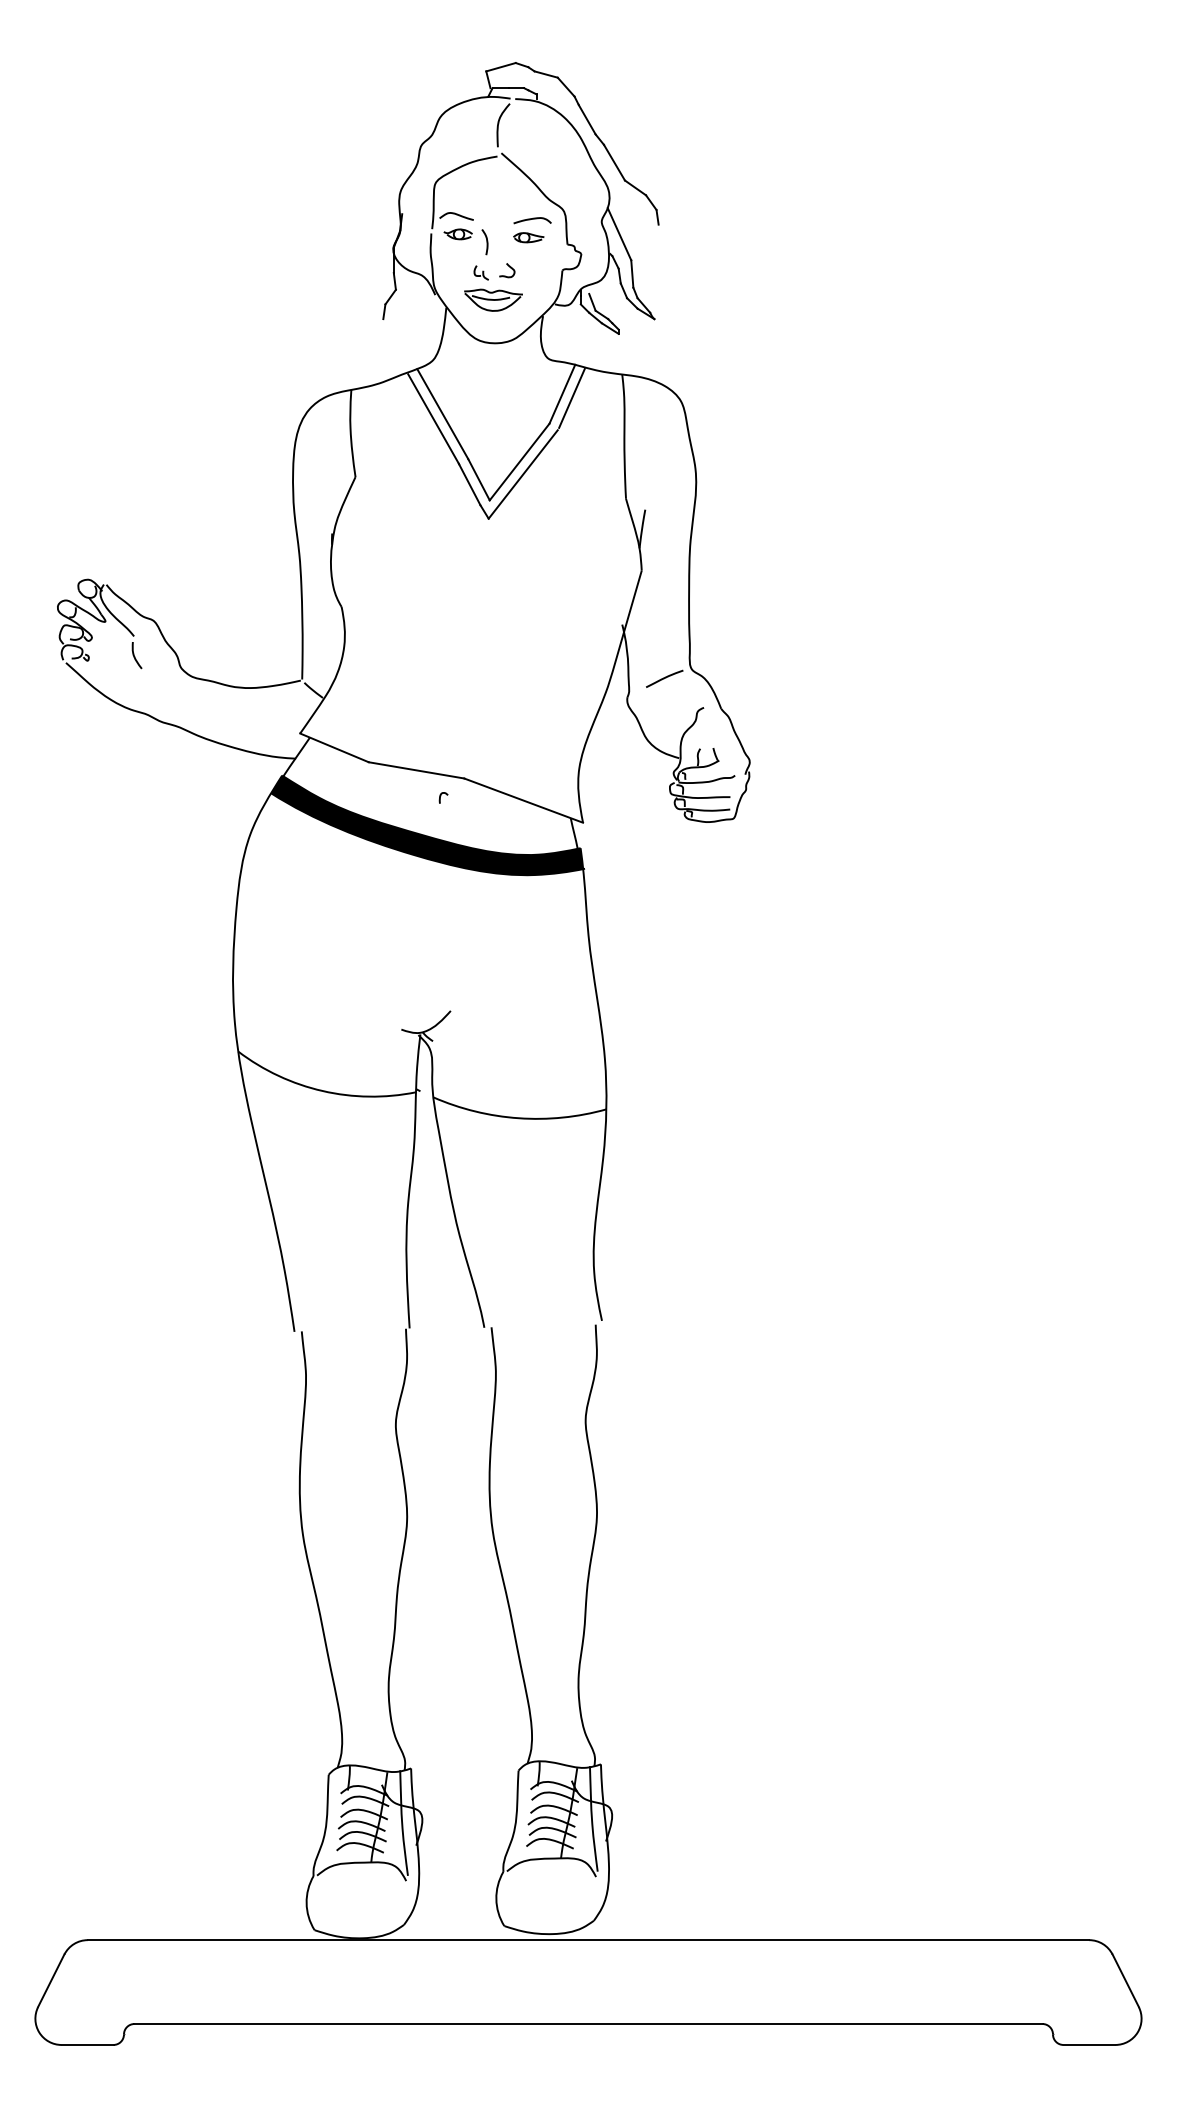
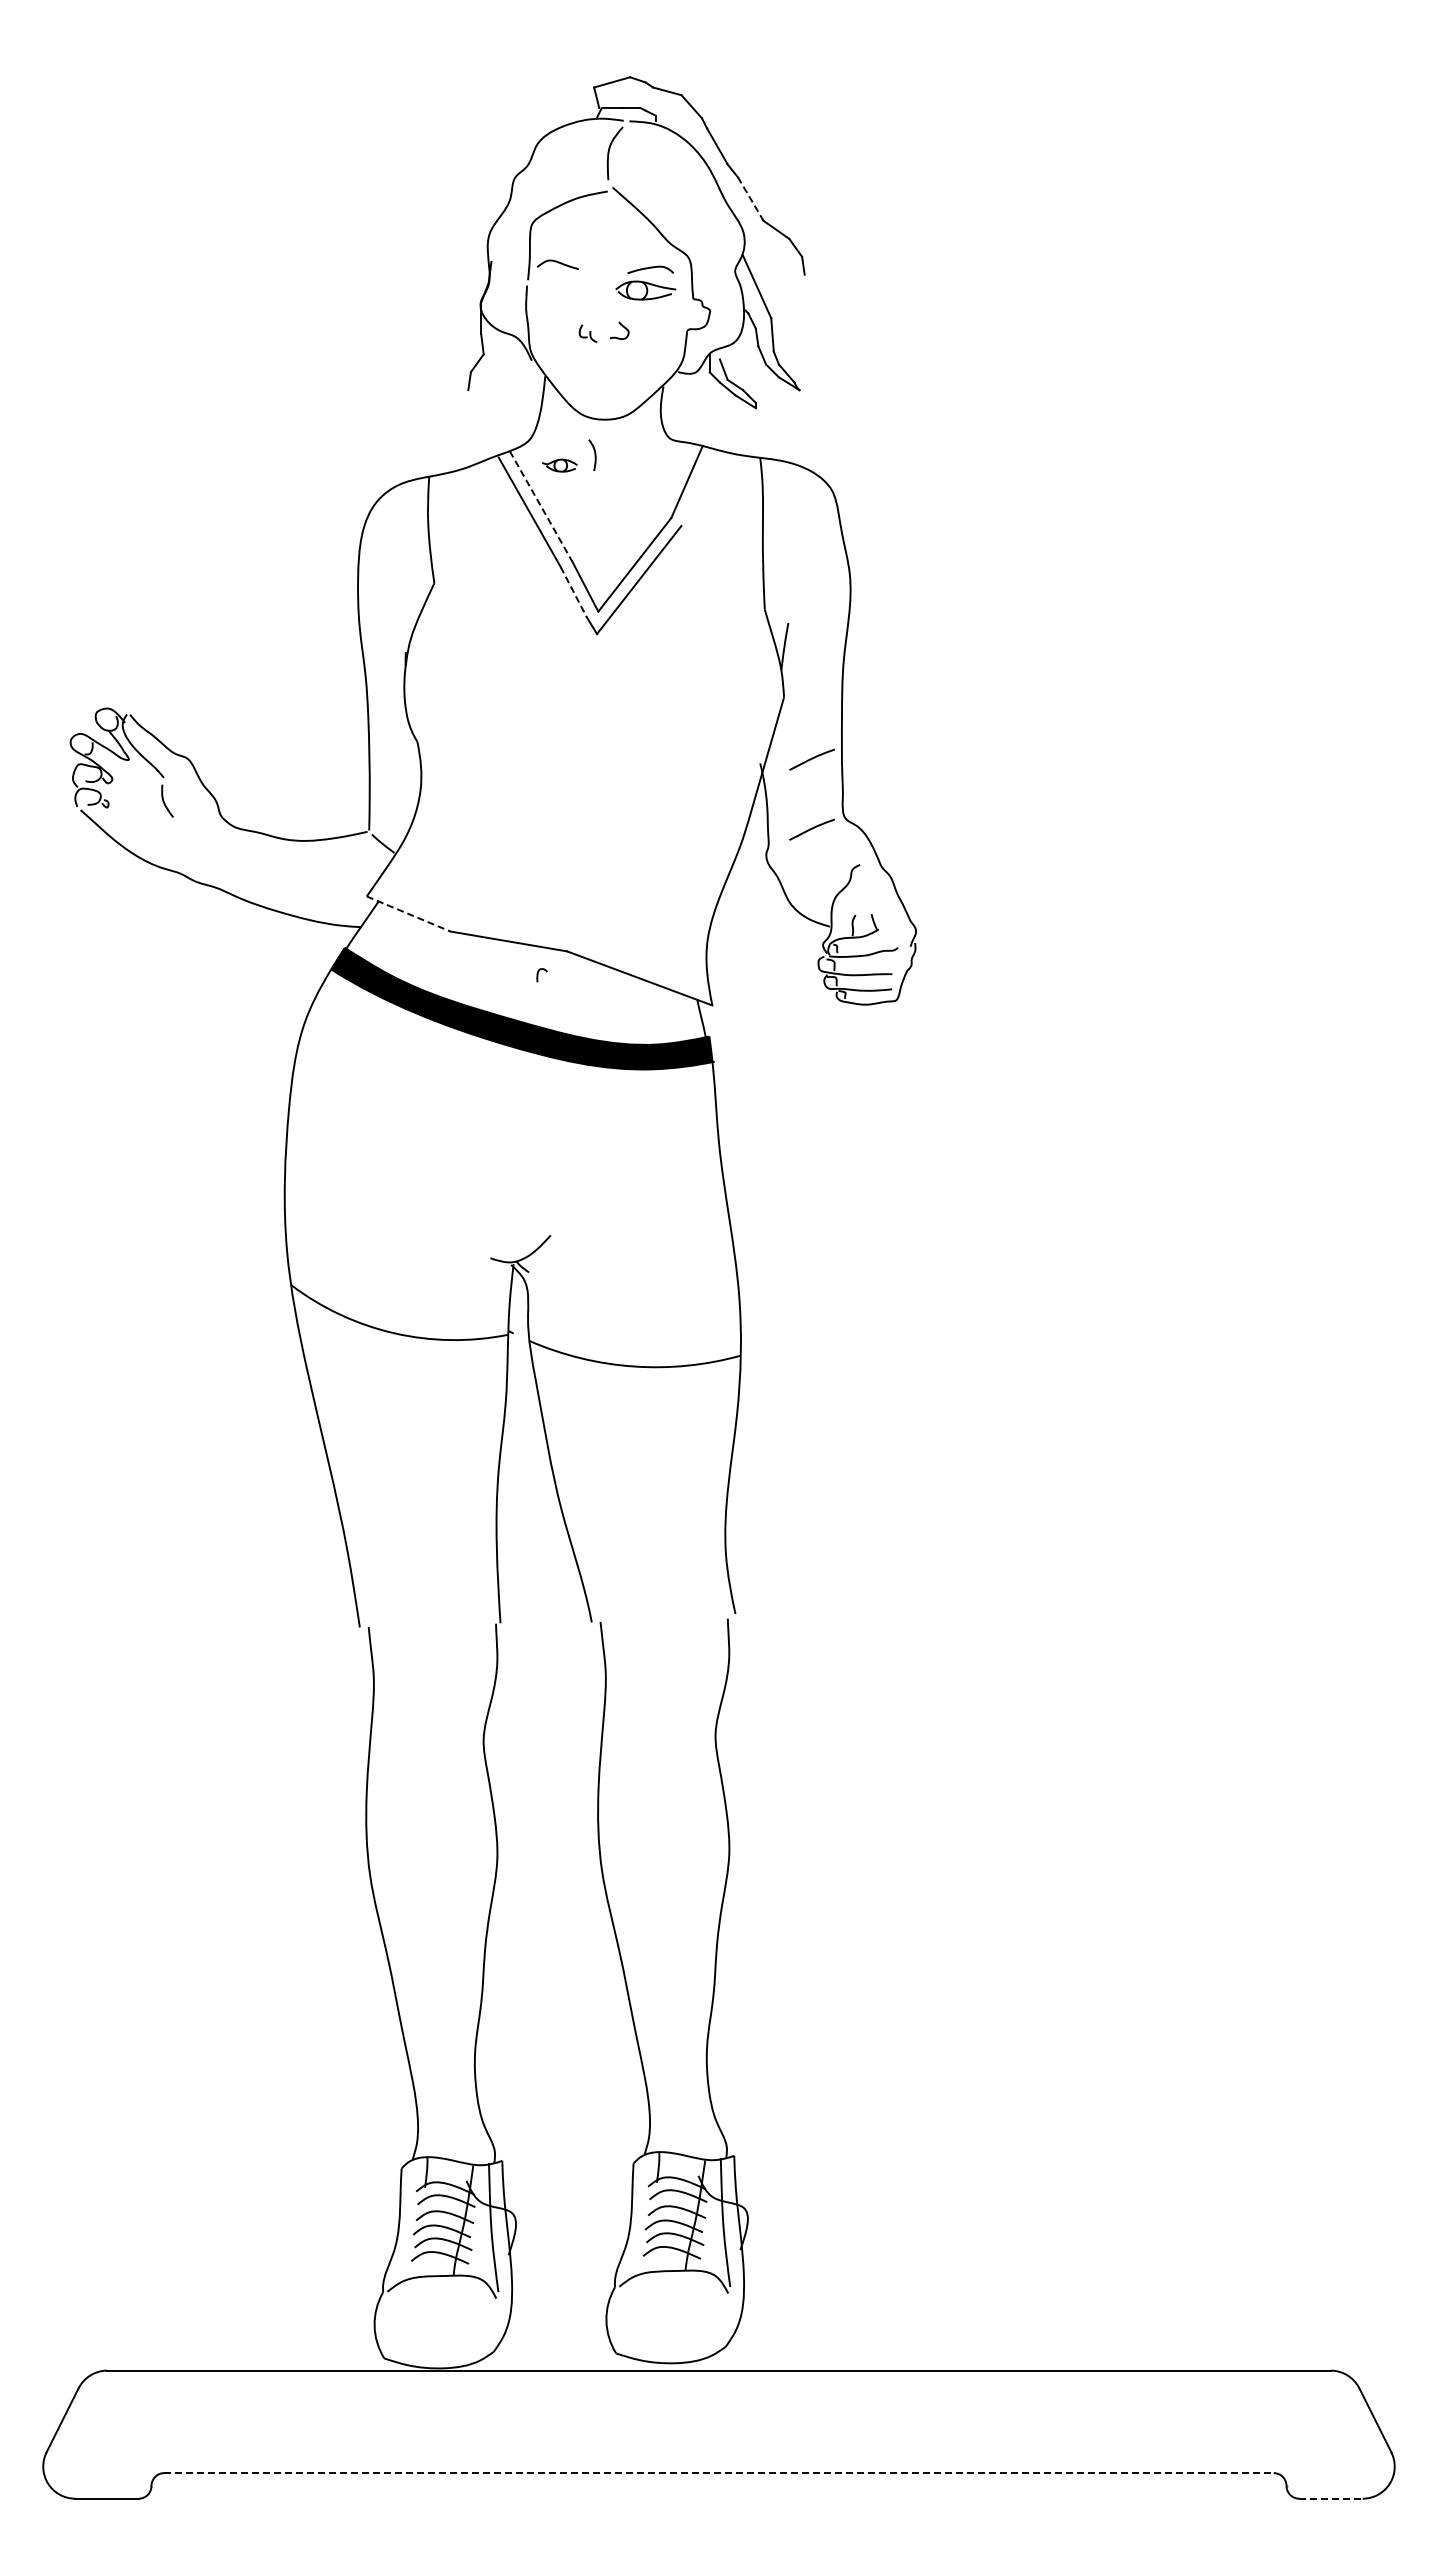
line: (615, 163) -> (751, 199), solid -> dashed
part: (457, 234) -> (559, 465), moved
part: (529, 237) -> (646, 290), size x1.6
curve: (486, 241) -> (594, 454), moved
part: (493, 300) -> (602, 367), removed
line: (571, 398) -> (698, 487), removed
line: (443, 414) -> (541, 506), solid -> dashed
line: (470, 484) -> (574, 592), solid -> dashed
curve: (664, 621) -> (811, 759), added
line: (335, 748) -> (409, 914), solid -> dashed
line: (588, 2024) -> (718, 2473), solid -> dashed
line: (1089, 2044) -> (1331, 2498), solid -> dashed

